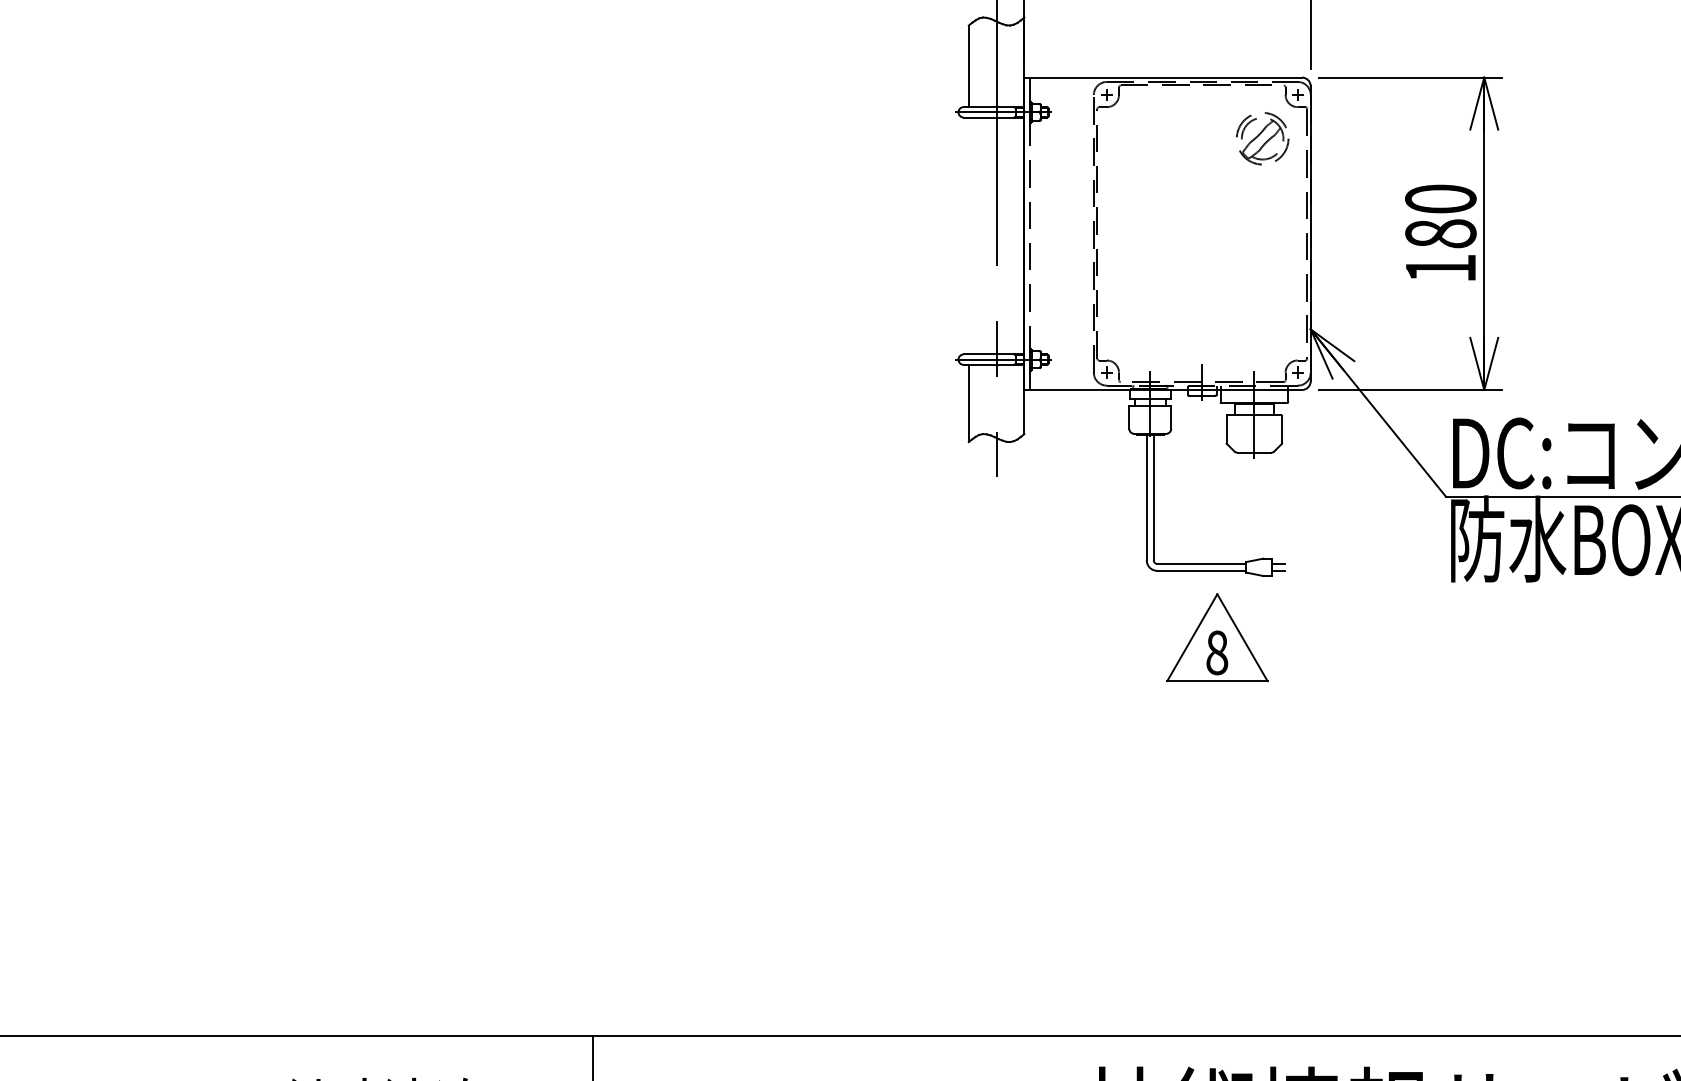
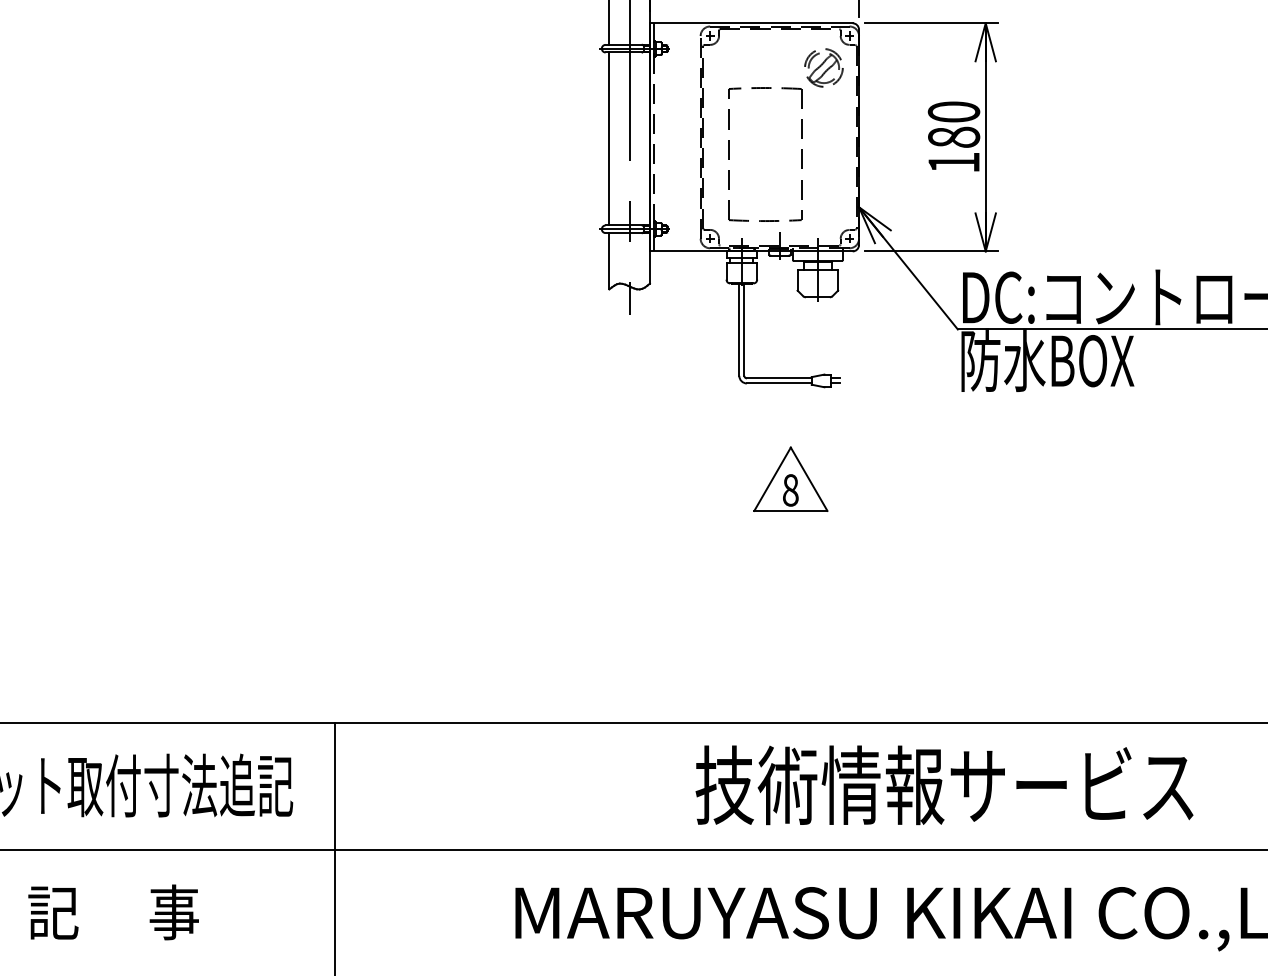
line: (969, 235) -> (609, 138), added
part: (1133, 257) -> (729, 154), added
part: (1216, 636) -> (790, 478), moved

